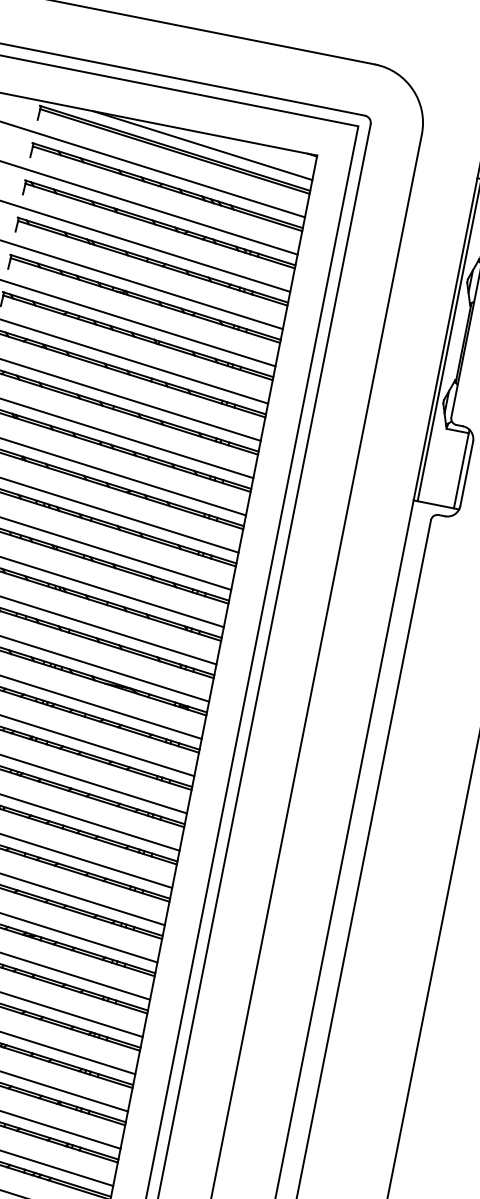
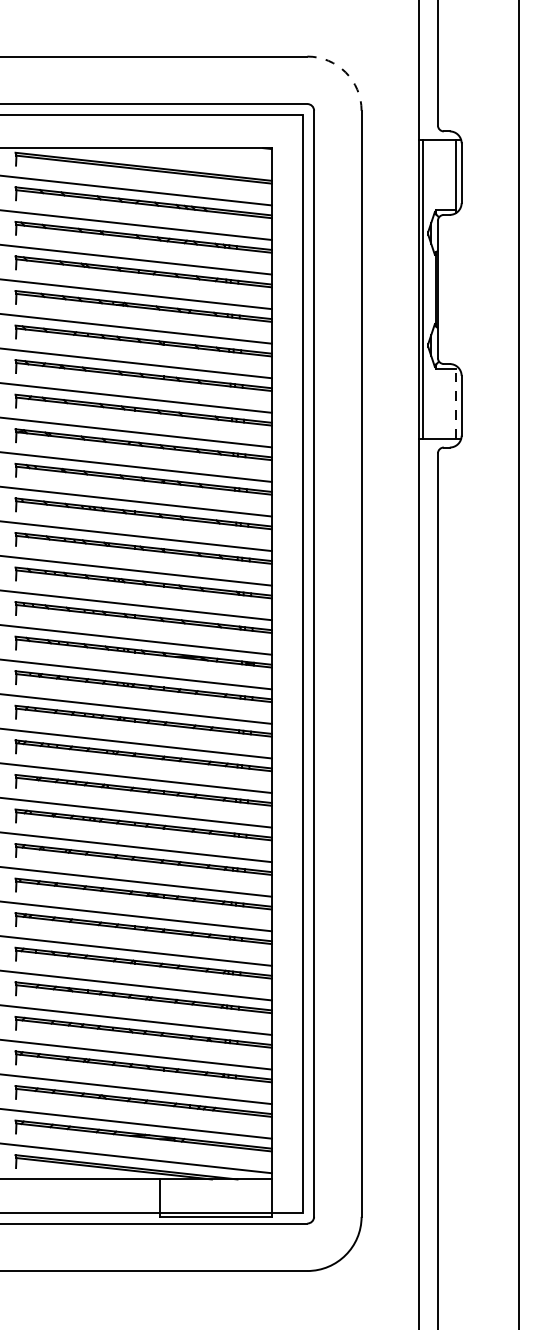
arc: (412, 89) -> (345, 72), solid -> dashed
line: (202, 145) -> (167, 159), removed
line: (462, 468) -> (456, 401), solid -> dashed

